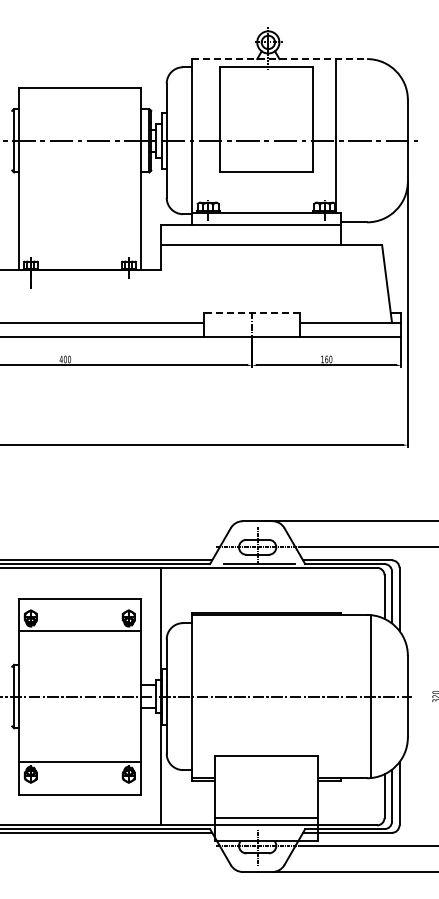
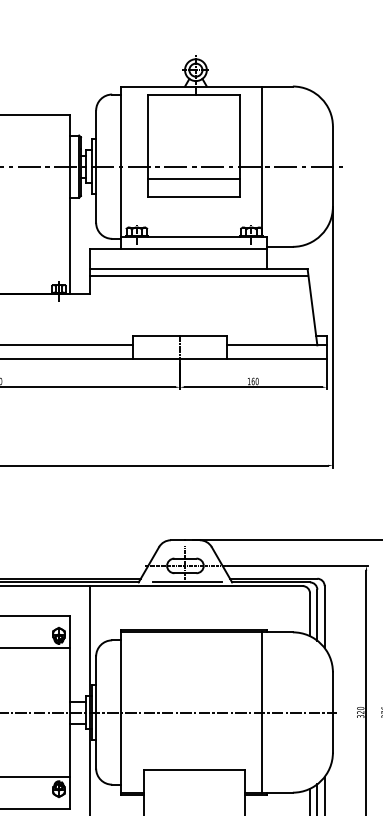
line: (279, 59) -> (206, 86), dashed -> solid
line: (266, 153) -> (194, 179), added
line: (271, 251) -> (199, 275), added
line: (252, 313) -> (180, 336), dashed -> solid
line: (370, 696) -> (261, 712), moved

